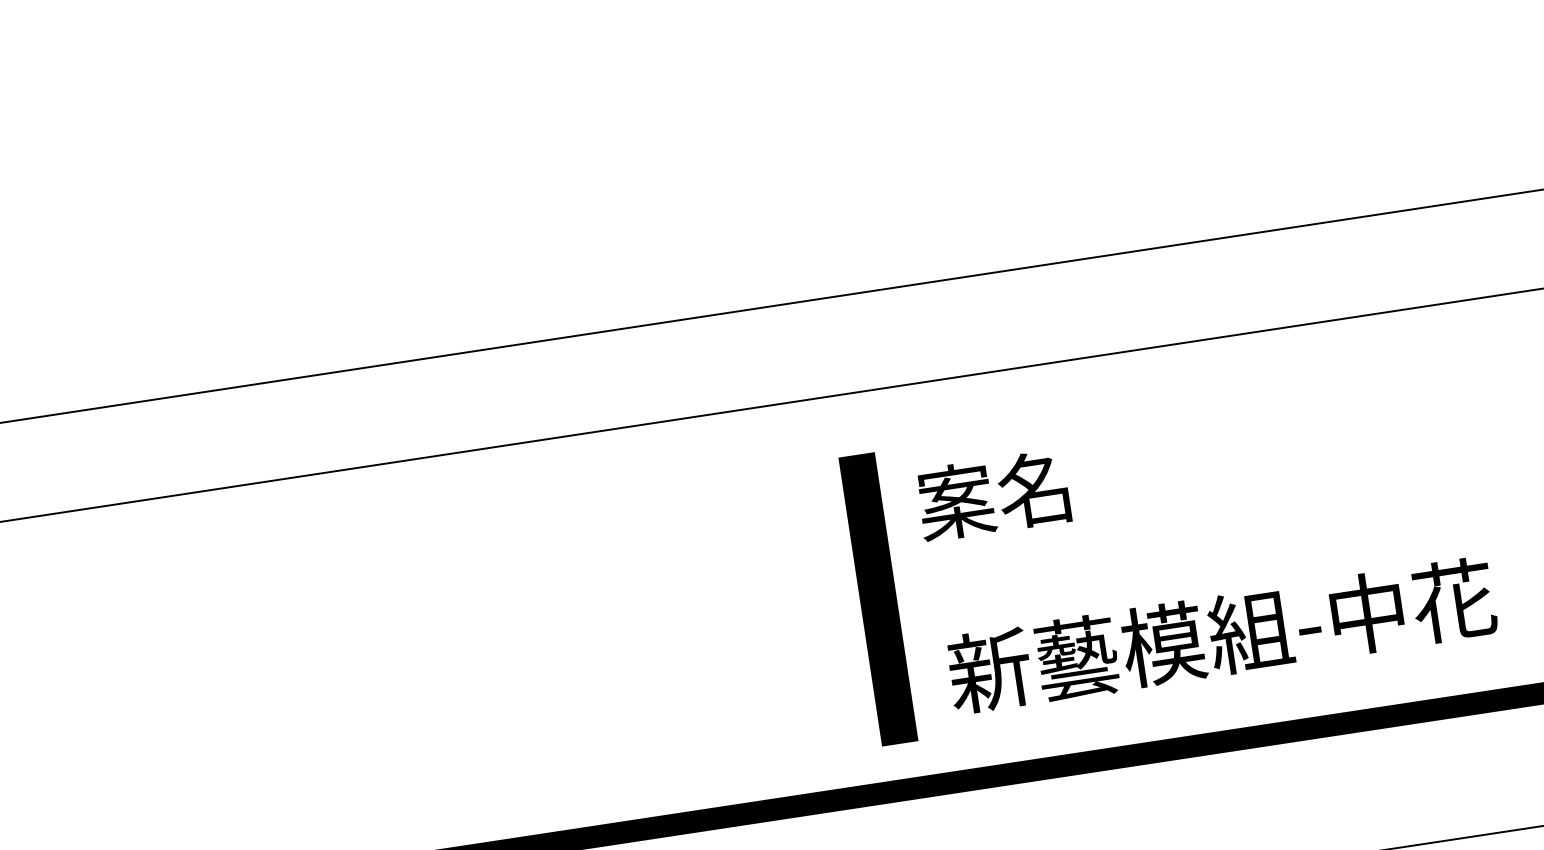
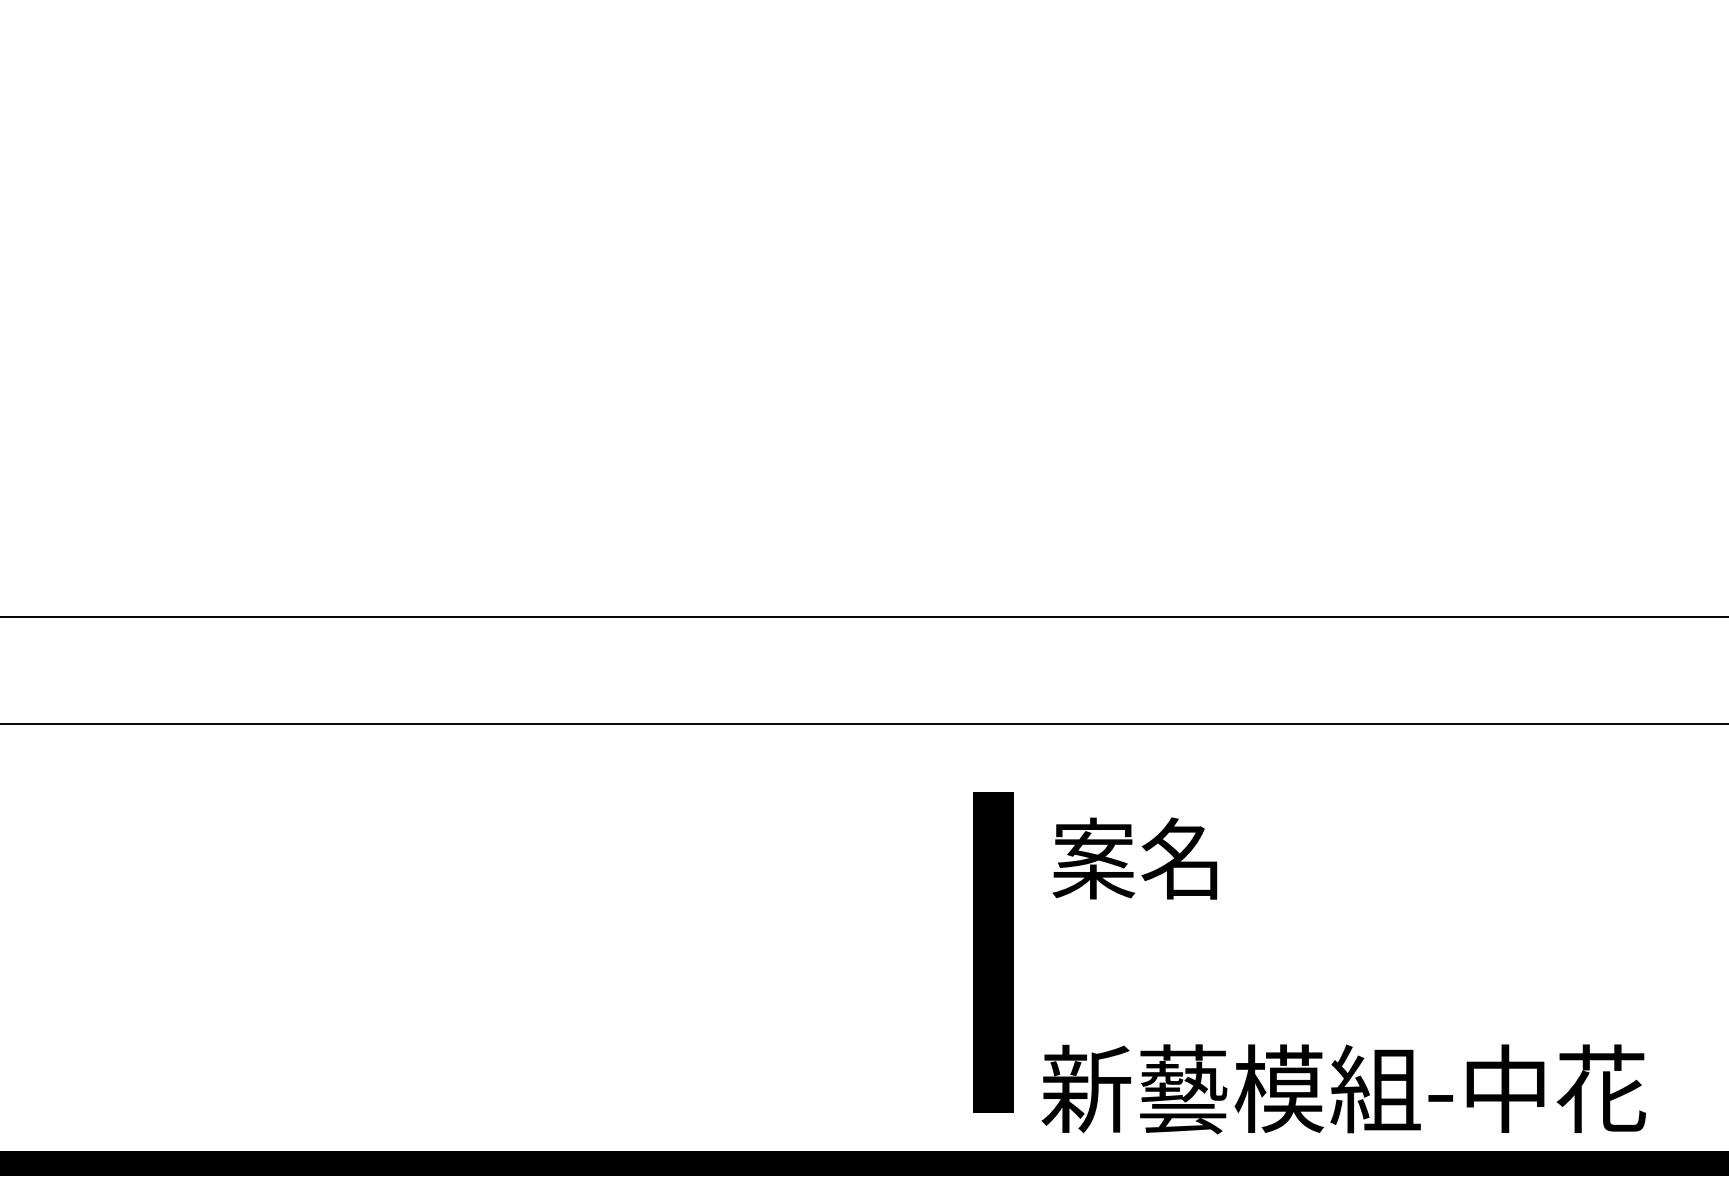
text: (1221, 636) -> (1343, 1089), moved

